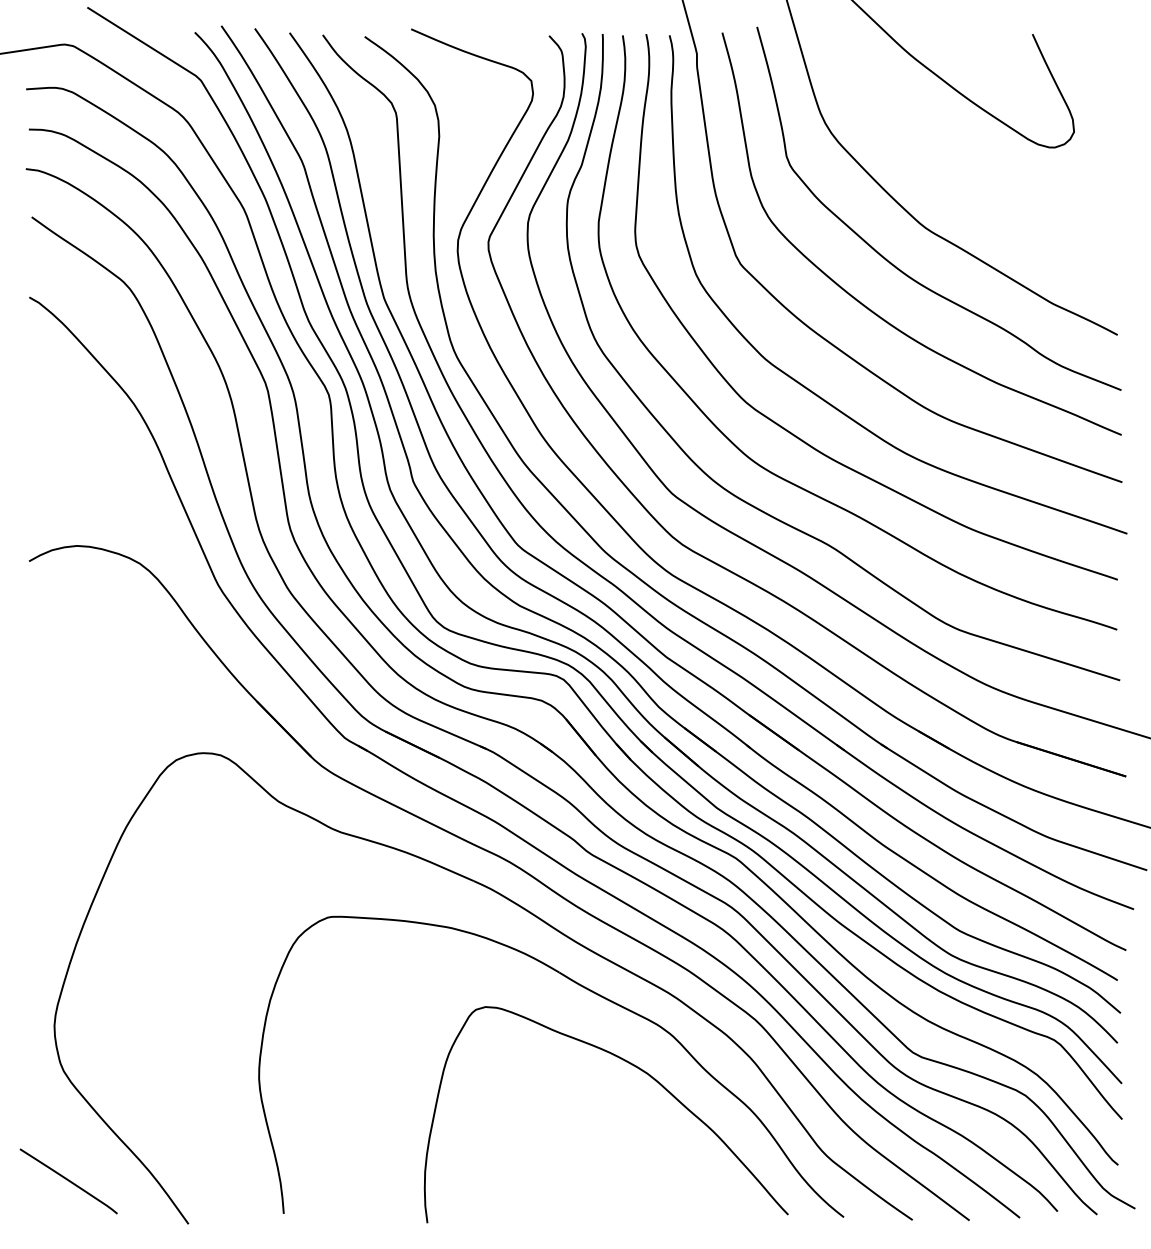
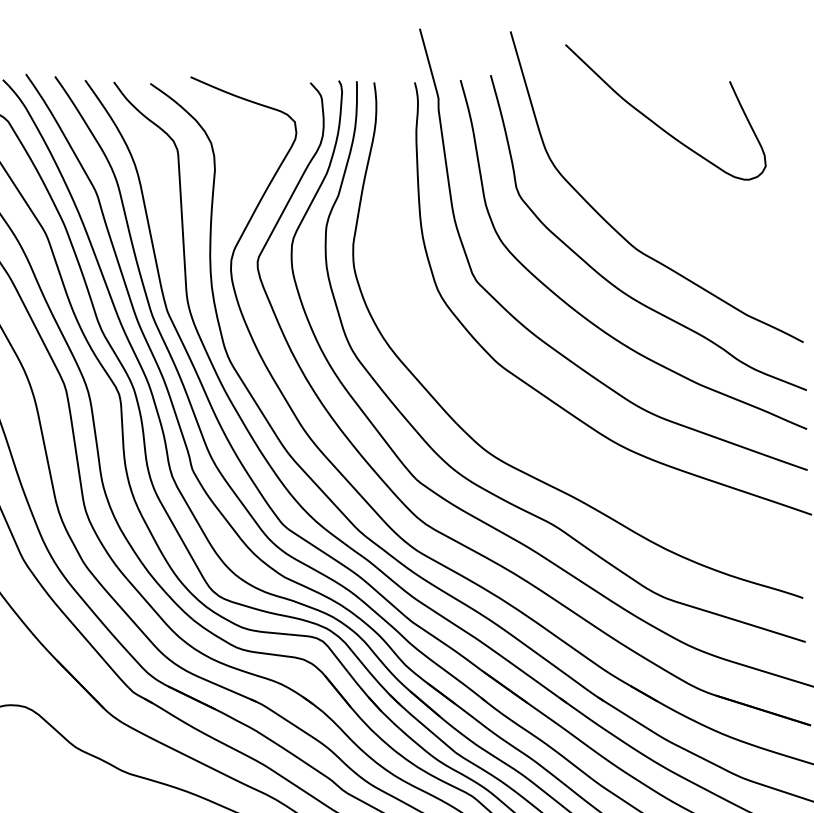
curve: (793, 433) -> (522, 427), removed

